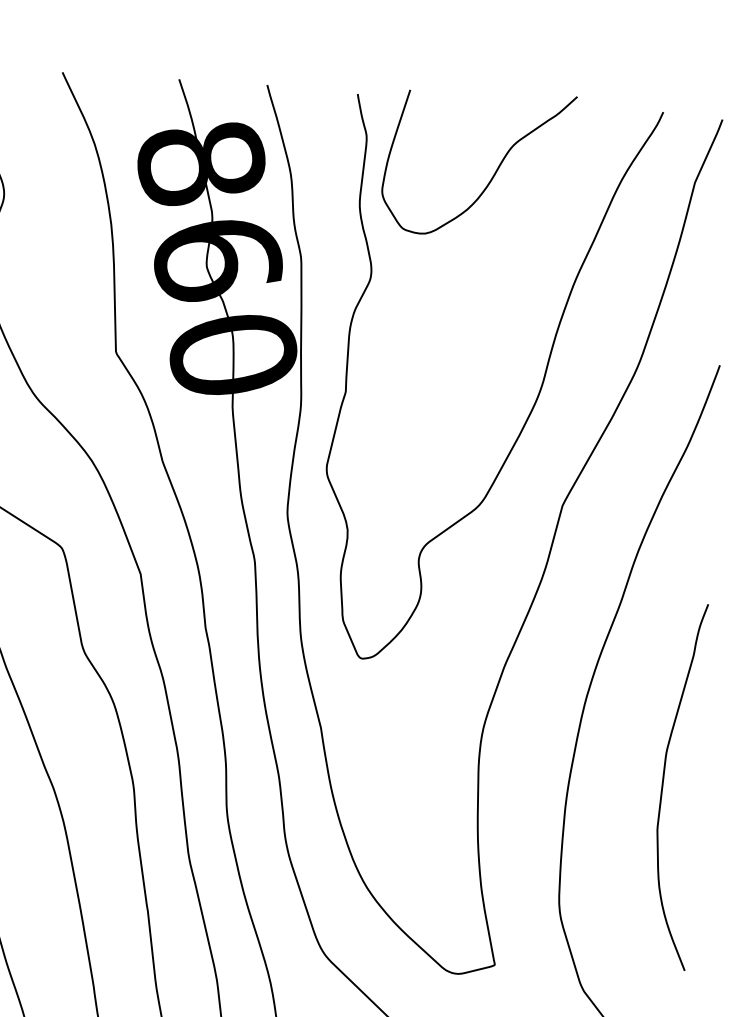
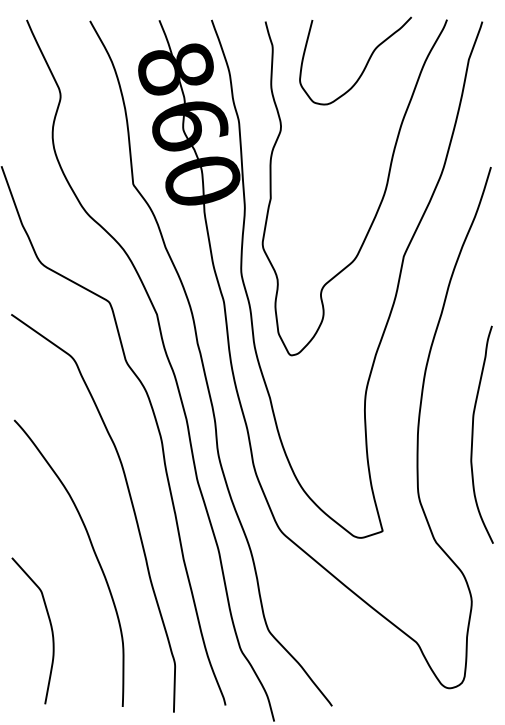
curve: (494, 171) -> (365, 64), moved
curve: (664, 784) -> (473, 434), moved

